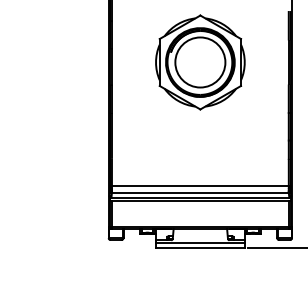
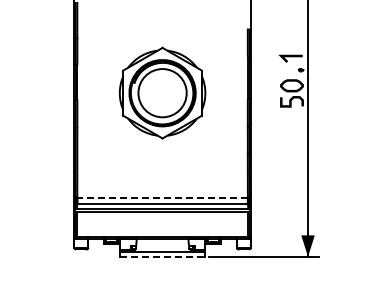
part: (200, 61) -> (162, 92), moved
line: (200, 186) -> (162, 197), solid -> dashed
line: (200, 247) -> (162, 256), solid -> dashed

